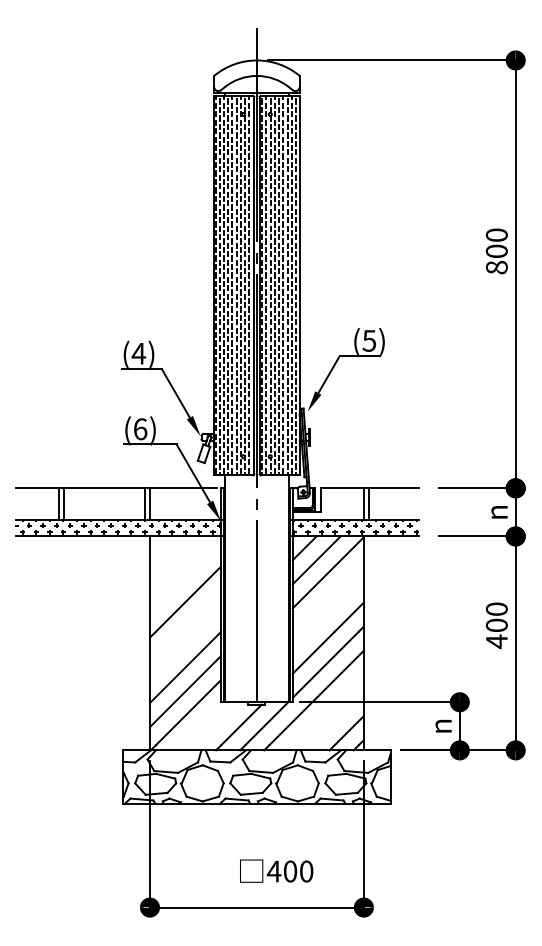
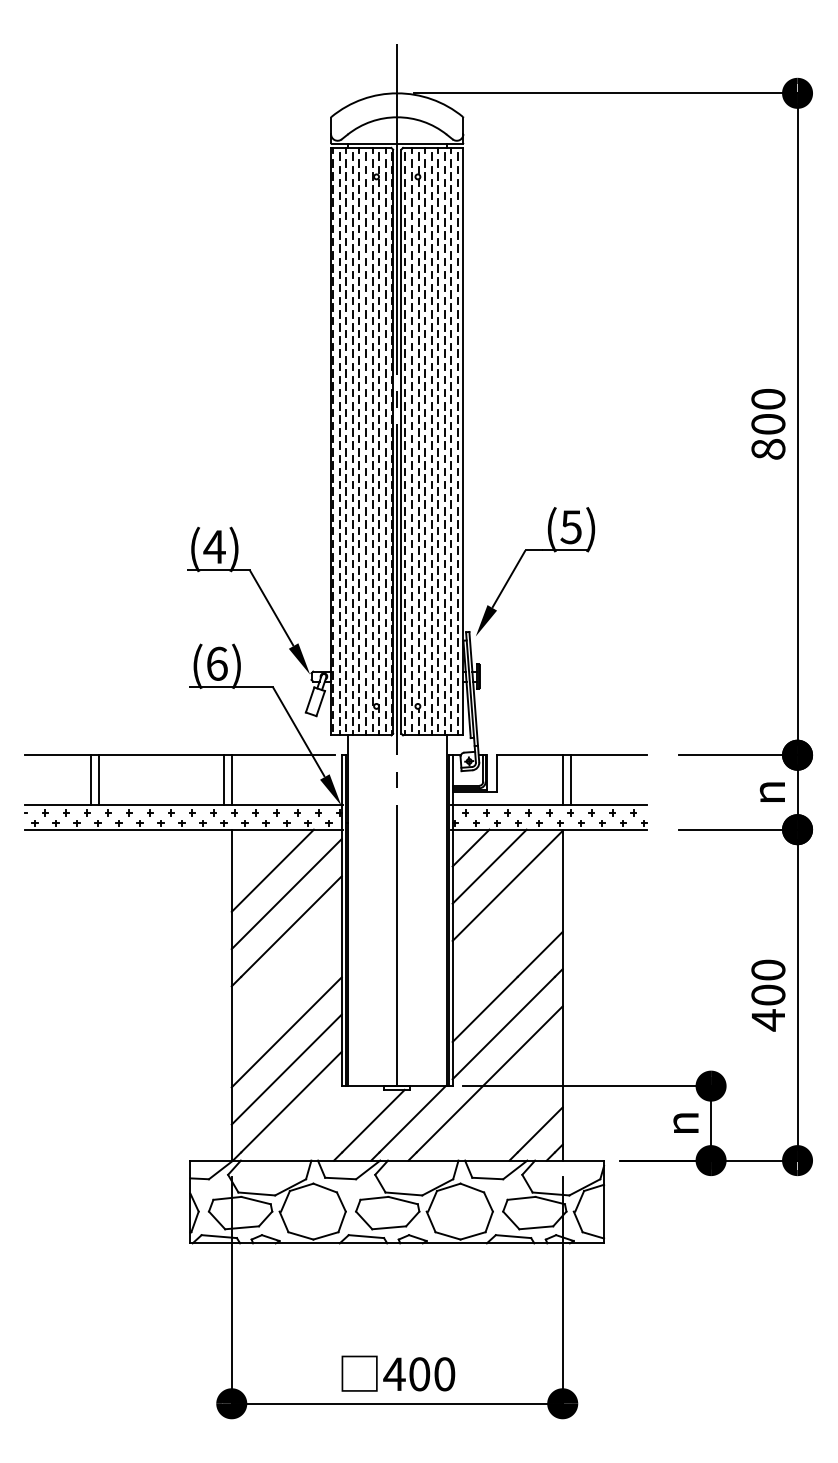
text: (496, 251) -> (767, 424), moved
line: (176, 562) -> (272, 869), added
line: (185, 577) -> (286, 893), added
text: (496, 625) -> (767, 995), moved
text: (276, 870) -> (398, 1372), moved

